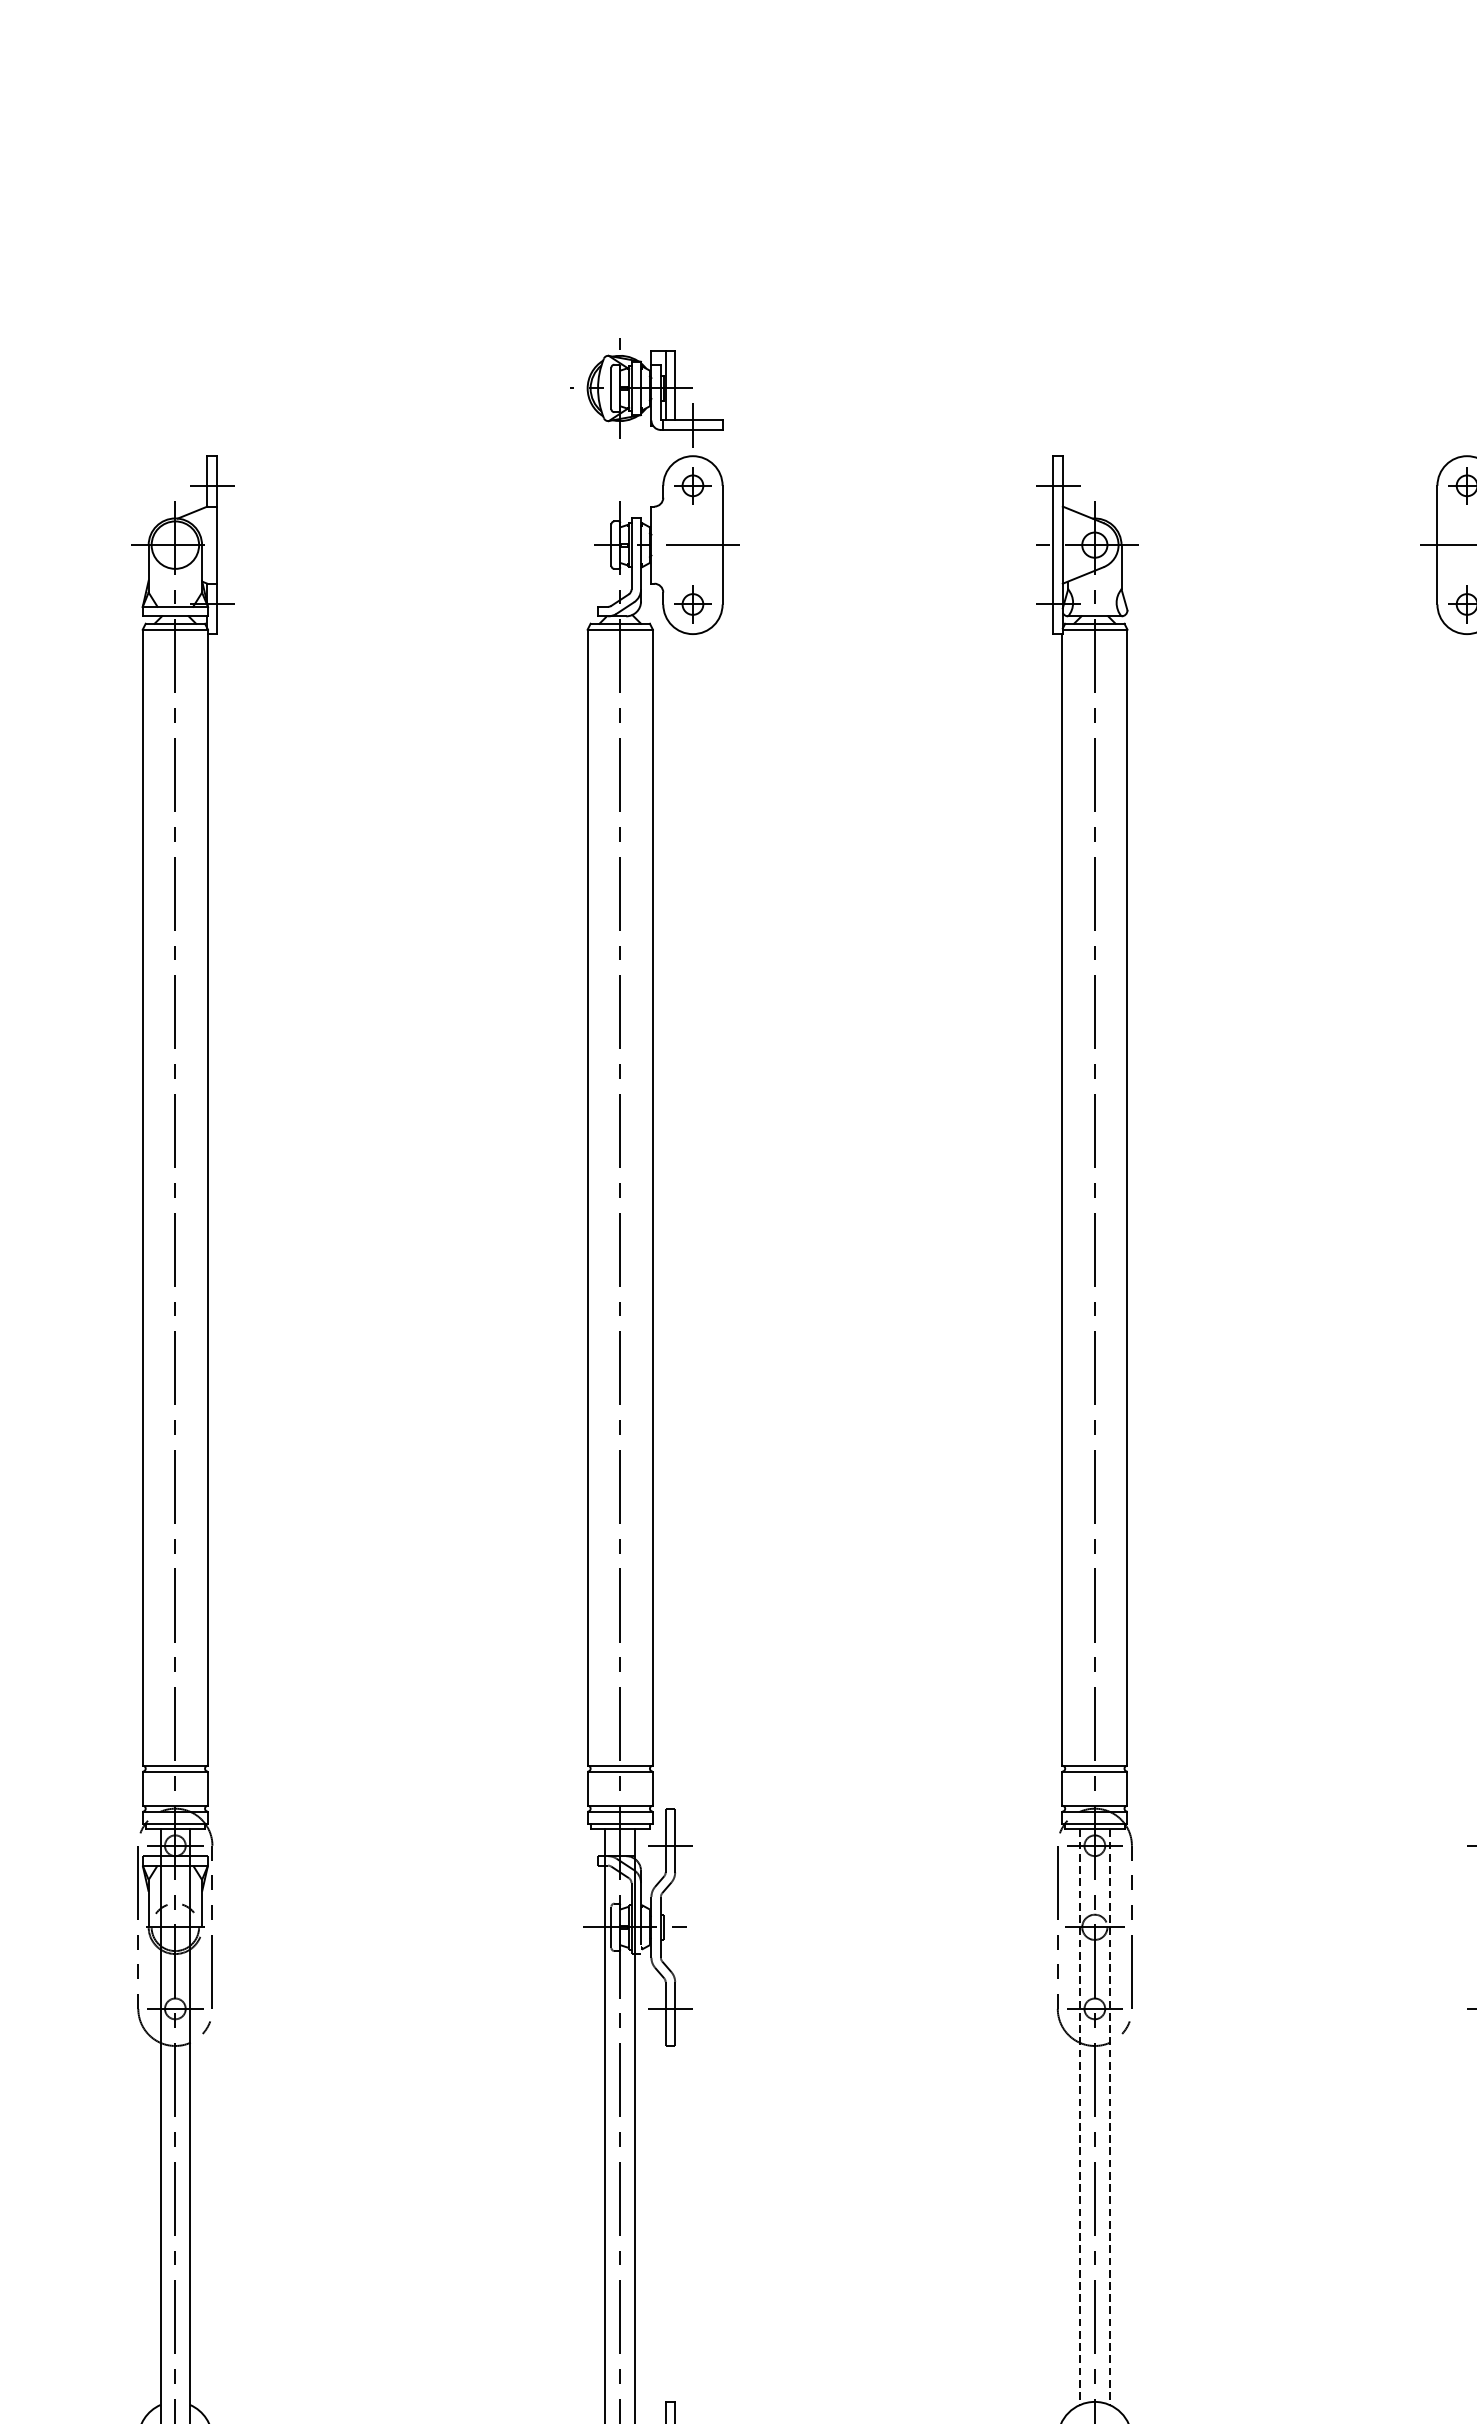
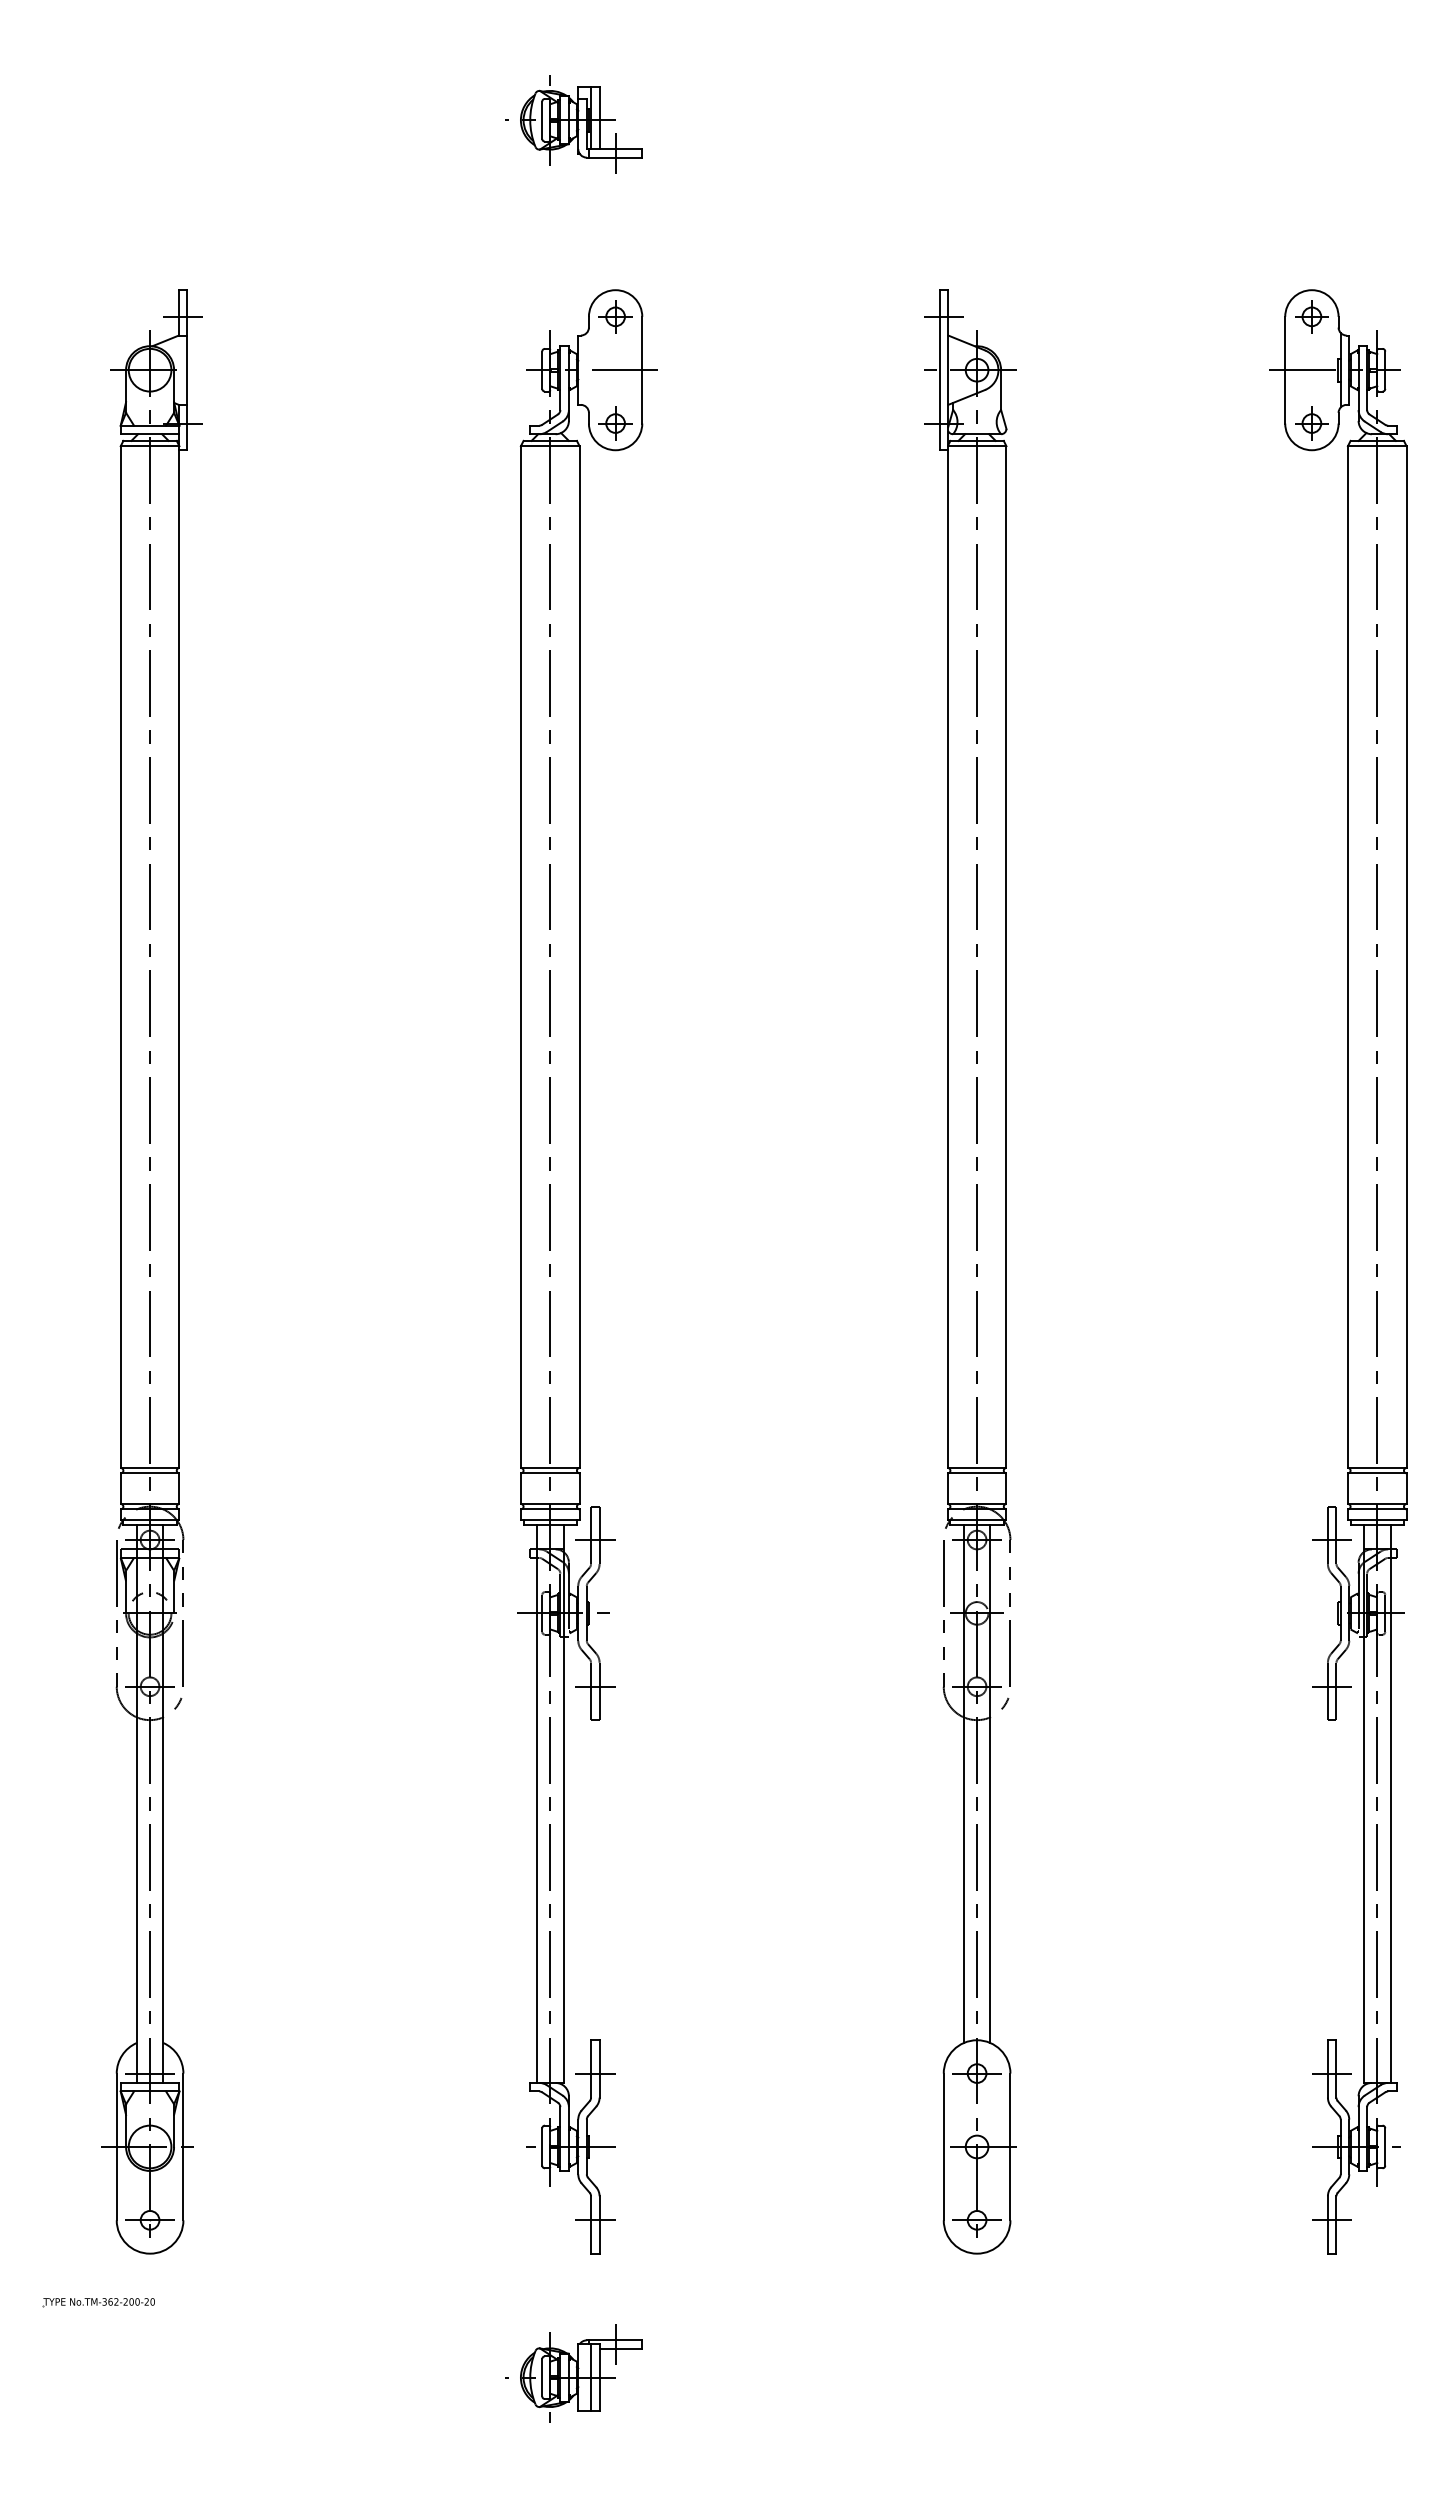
part: (646, 393) -> (573, 124), moved
line: (1079, 2117) -> (963, 1784), dashed -> solid
line: (1109, 2117) -> (990, 1784), dashed -> solid

